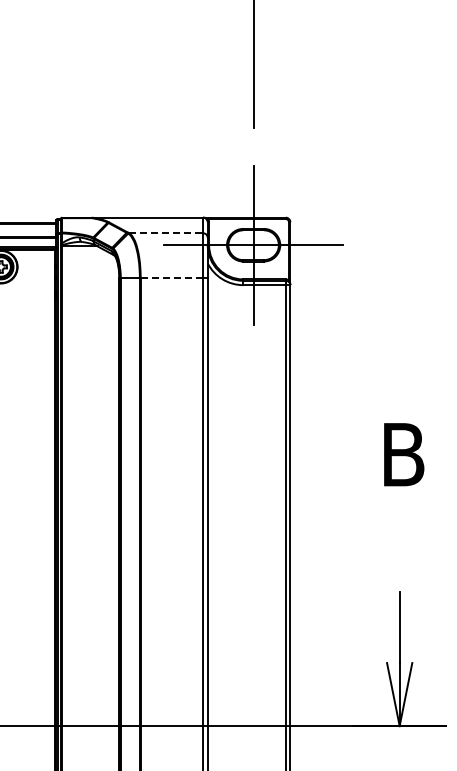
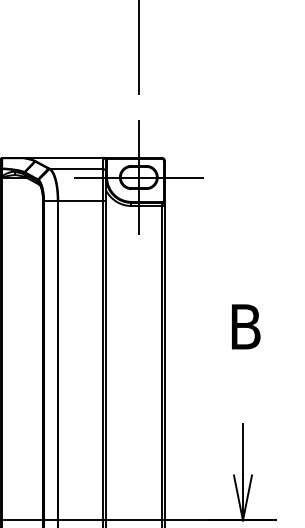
line: (166, 233) -> (76, 169), dashed -> solid
line: (172, 278) -> (80, 201), dashed -> solid

